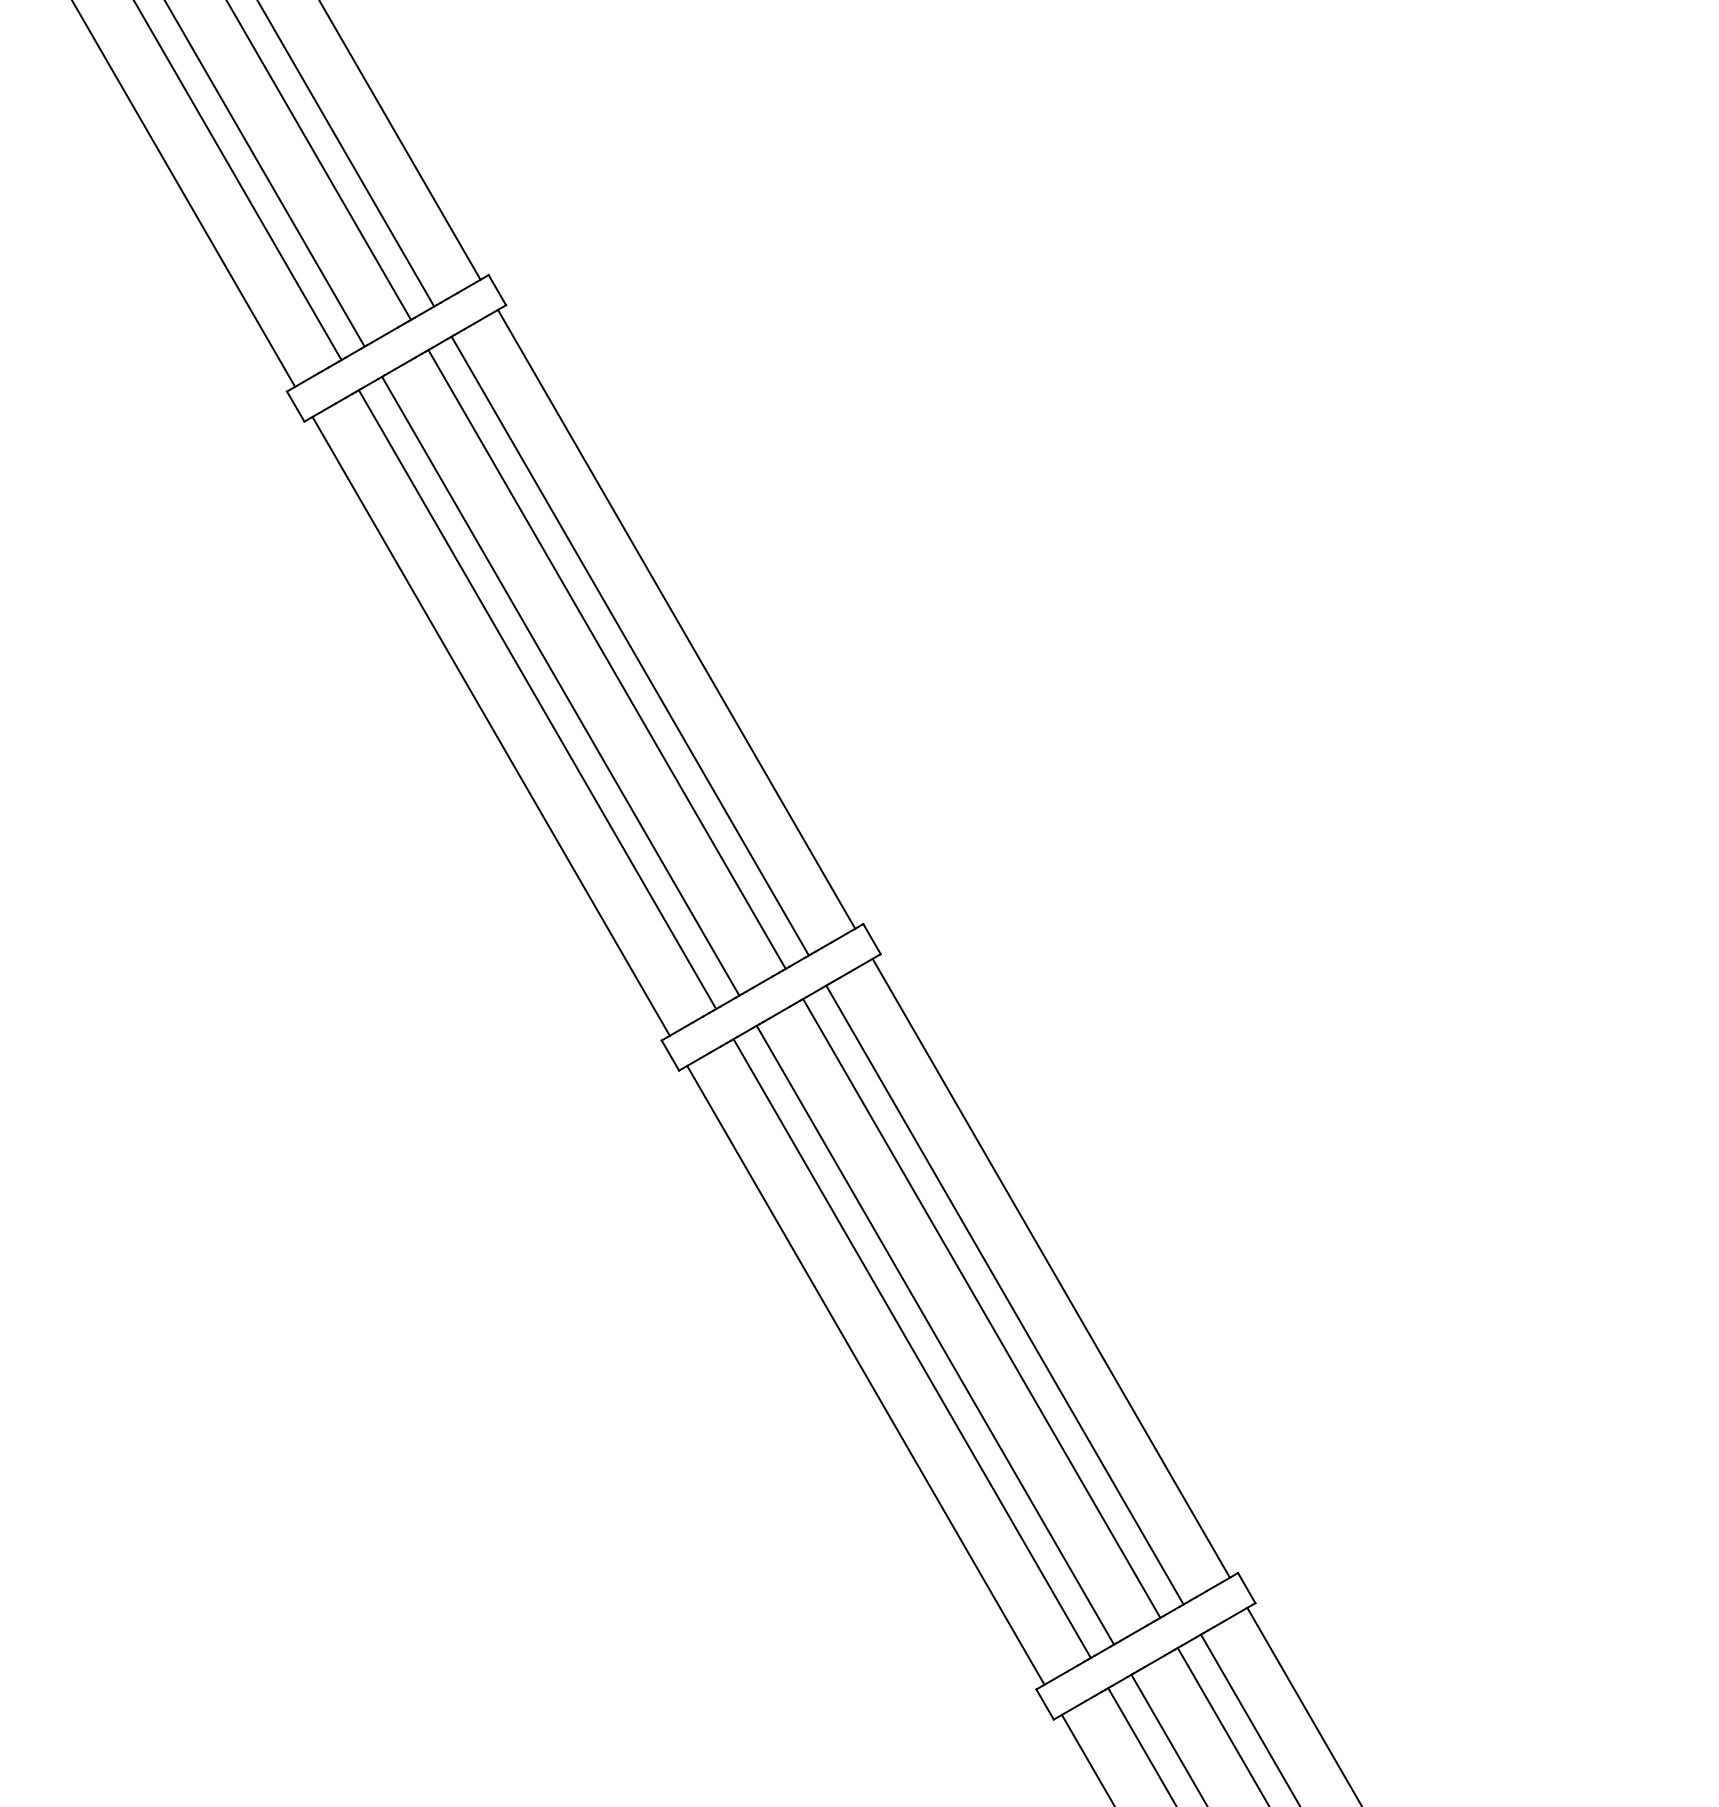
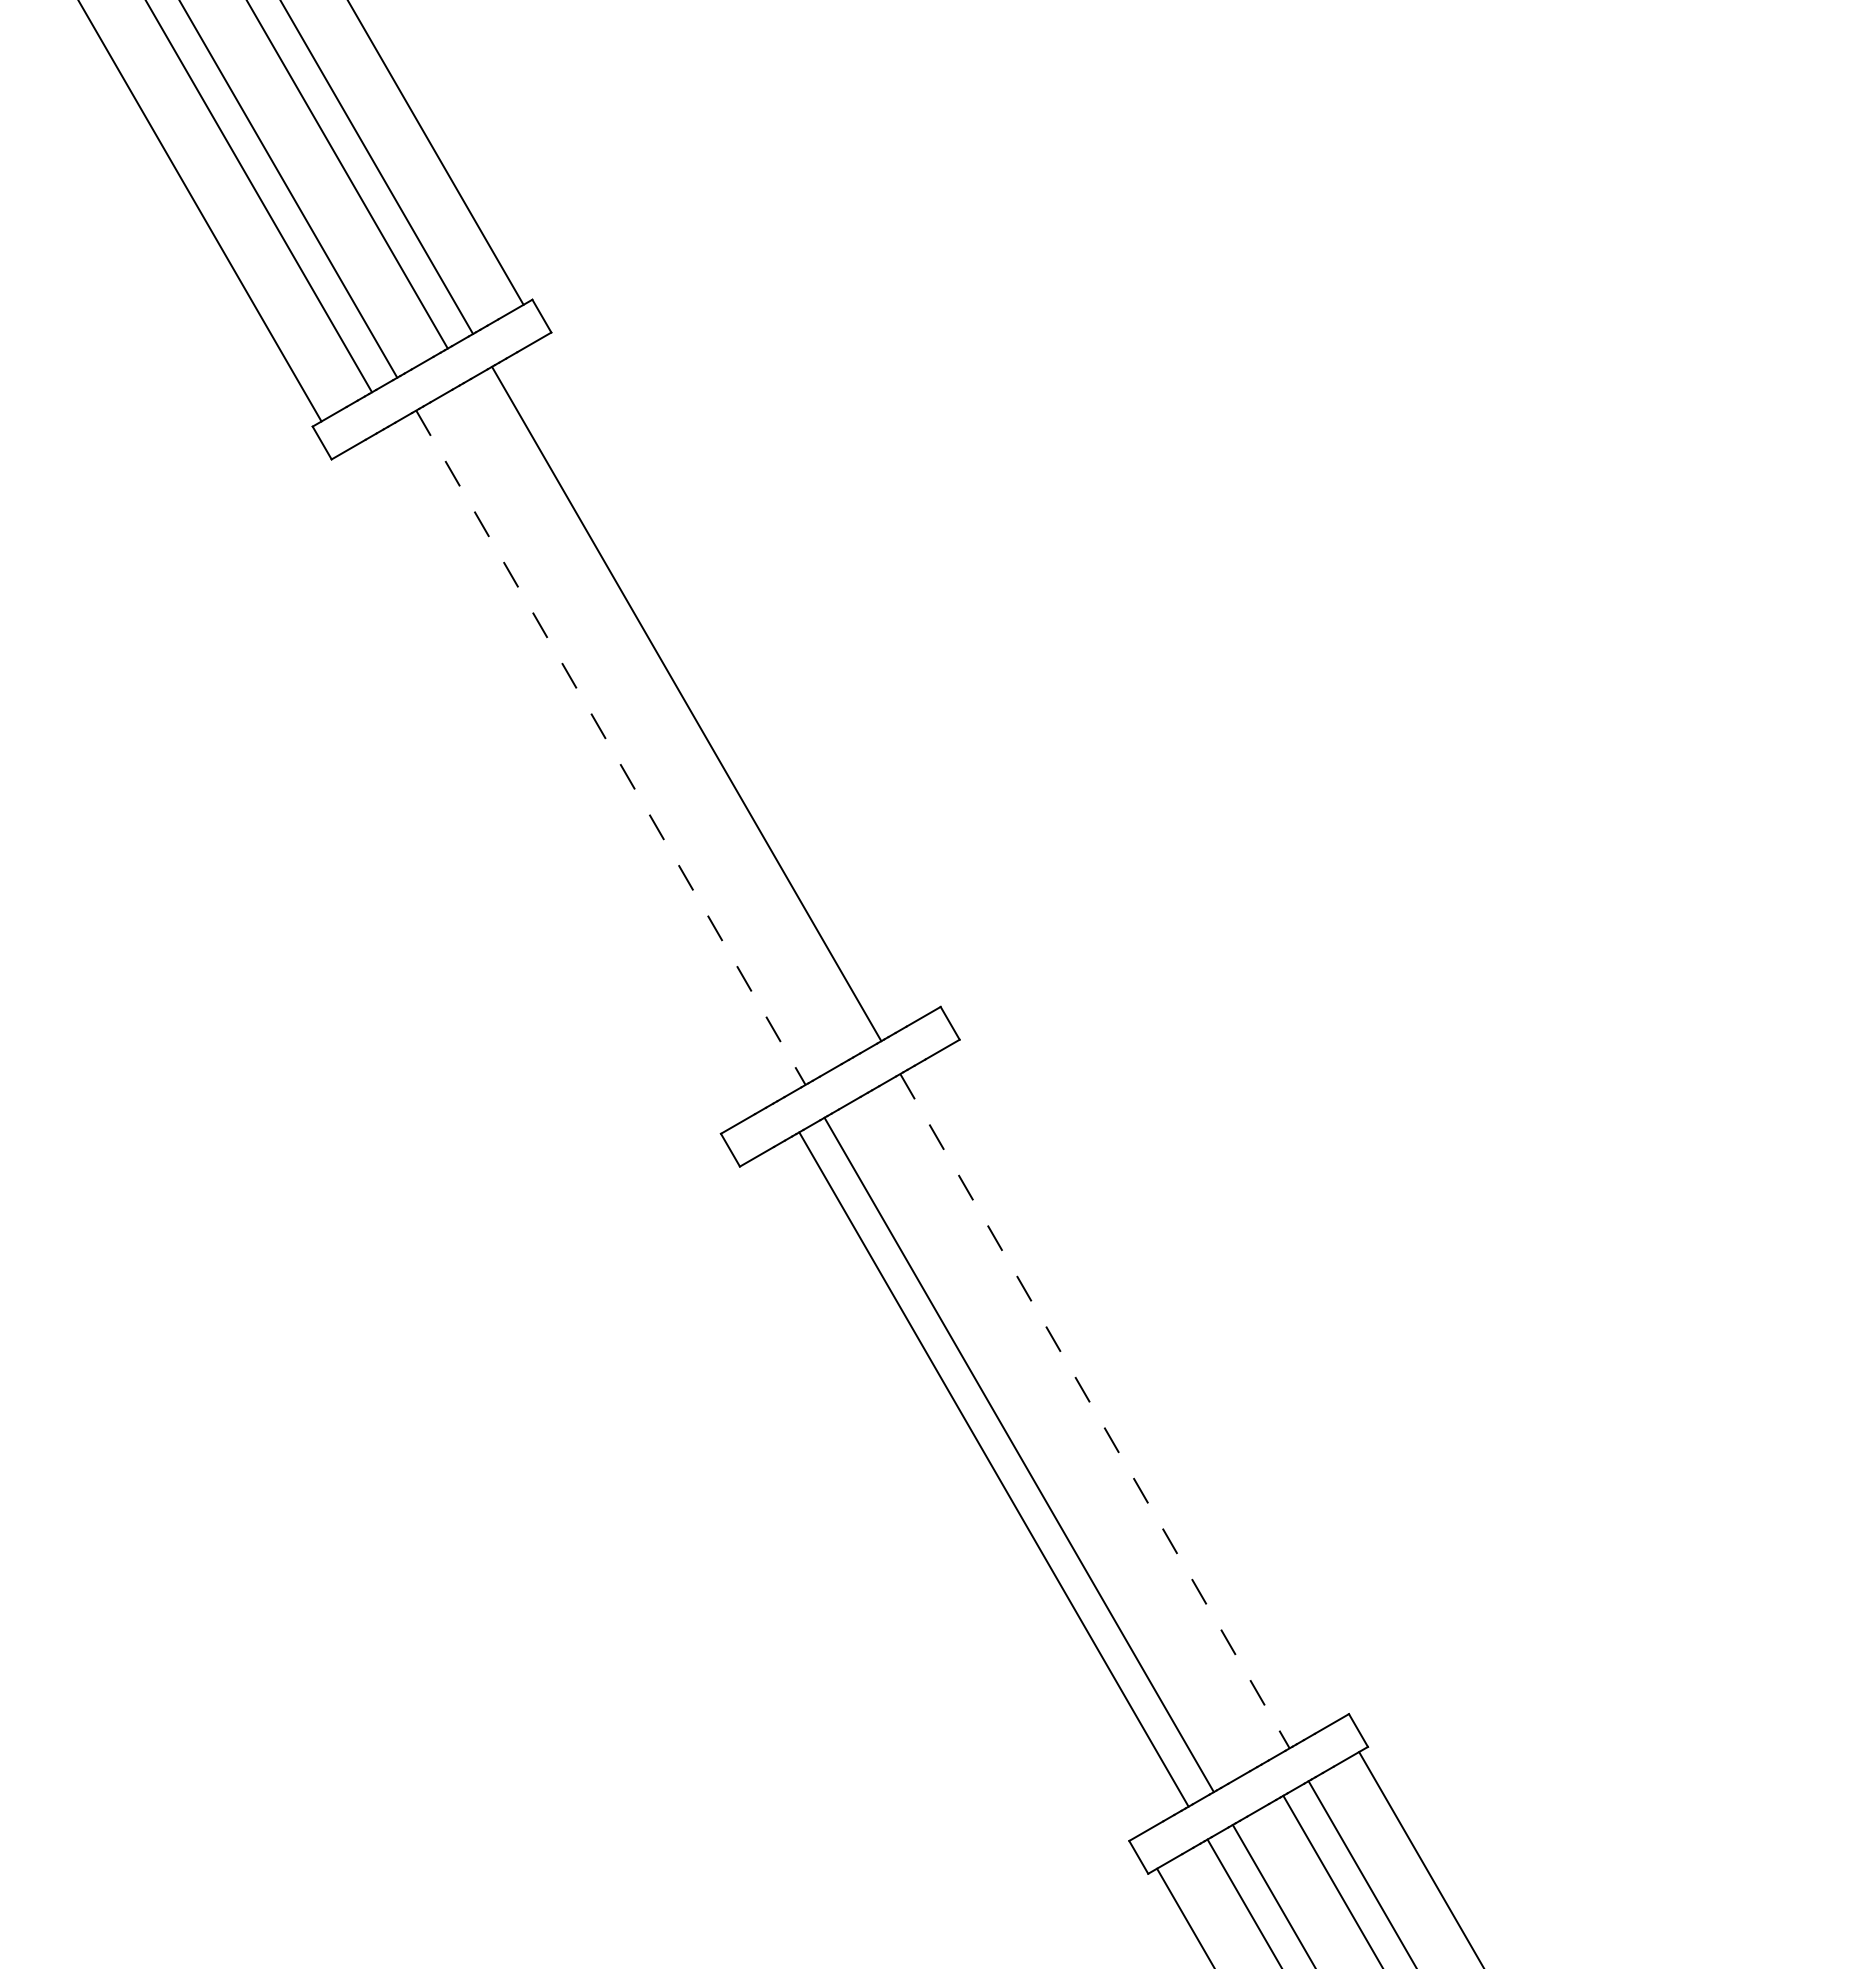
line: (676, 618) -> (737, 673), removed
line: (606, 659) -> (660, 718), removed
line: (560, 686) -> (610, 748), solid -> dashed
line: (537, 699) -> (585, 762), removed
line: (490, 725) -> (534, 790), removed
line: (1050, 1267) -> (1144, 1381), removed
line: (1005, 1295) -> (1095, 1411), solid -> dashed
line: (981, 1308) -> (1069, 1425), removed
line: (865, 1374) -> (943, 1497), removed

